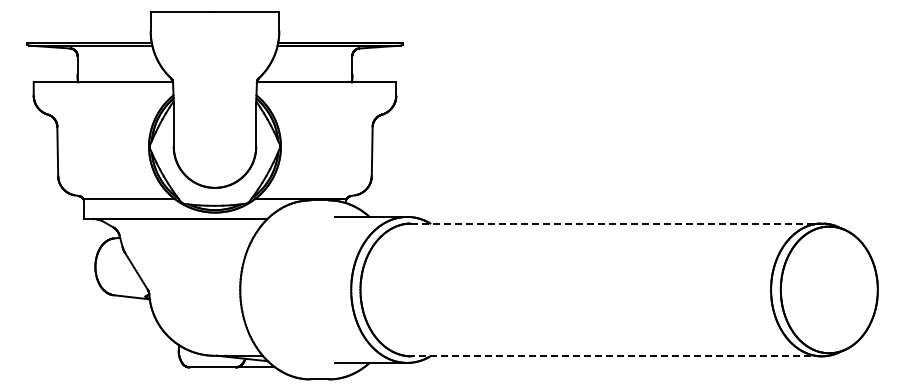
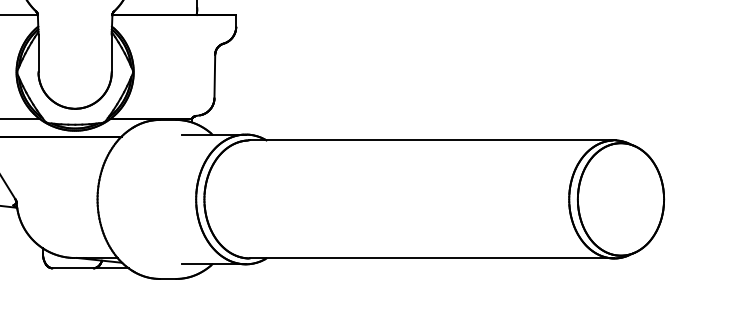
line: (617, 223) -> (432, 140), dashed -> solid
line: (616, 356) -> (431, 258), dashed -> solid

